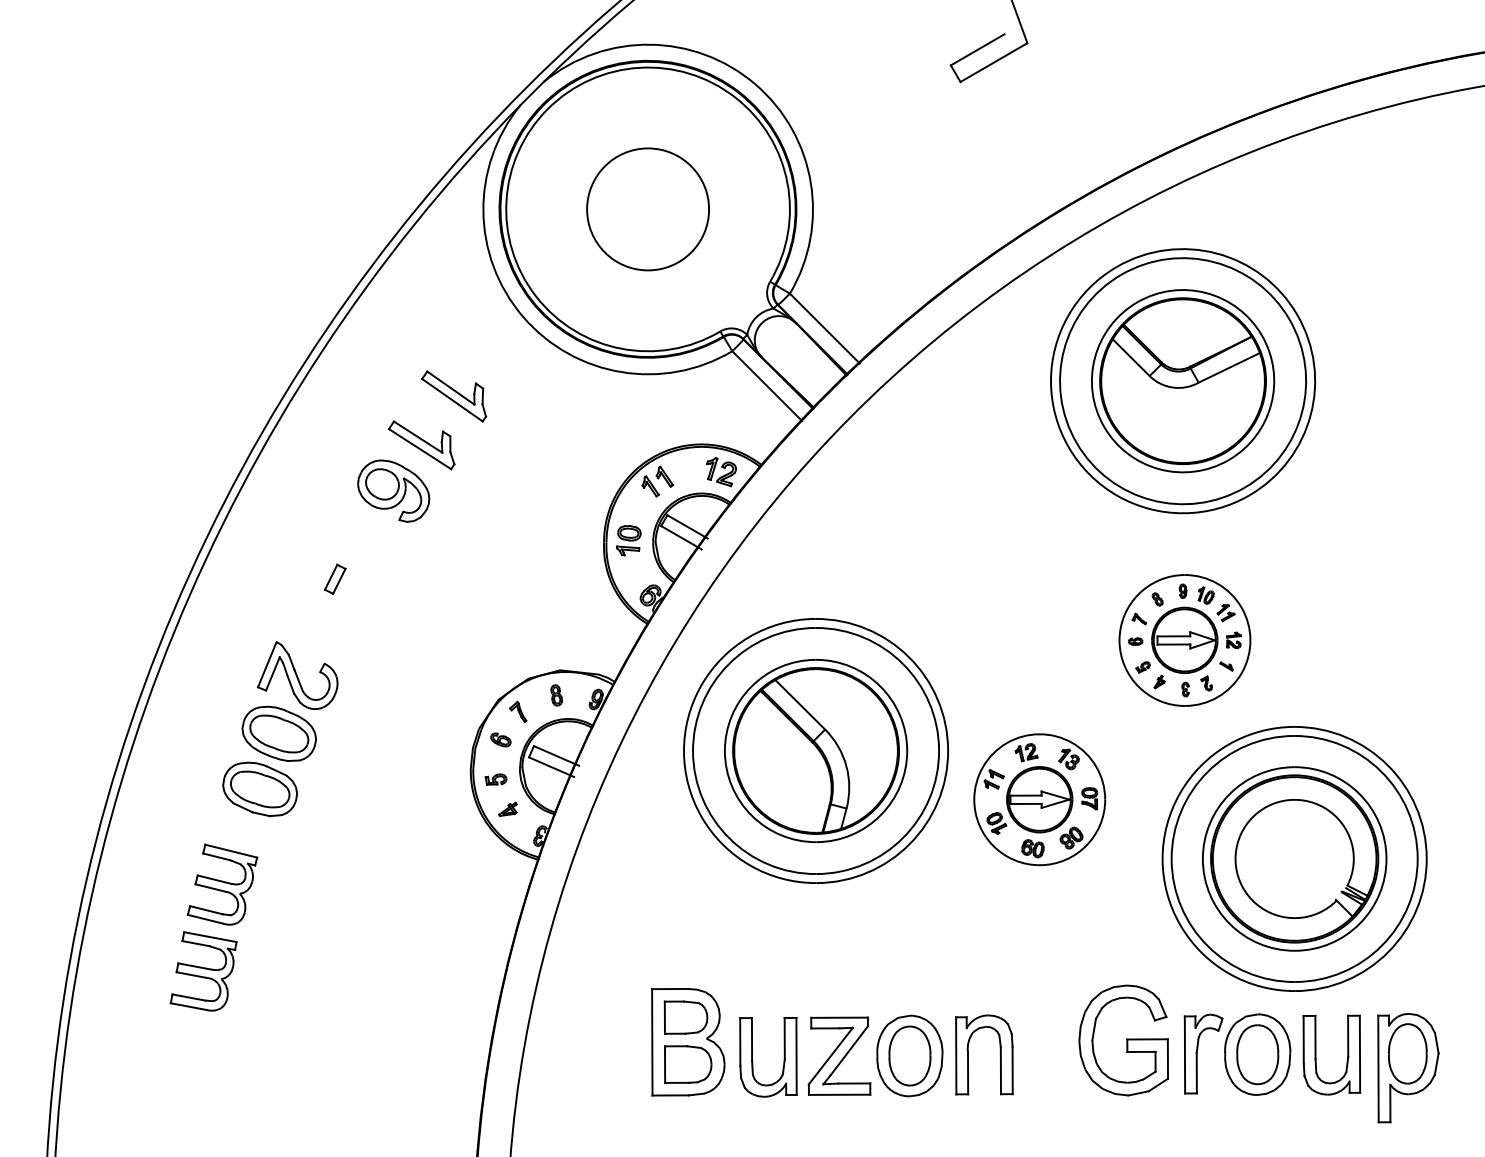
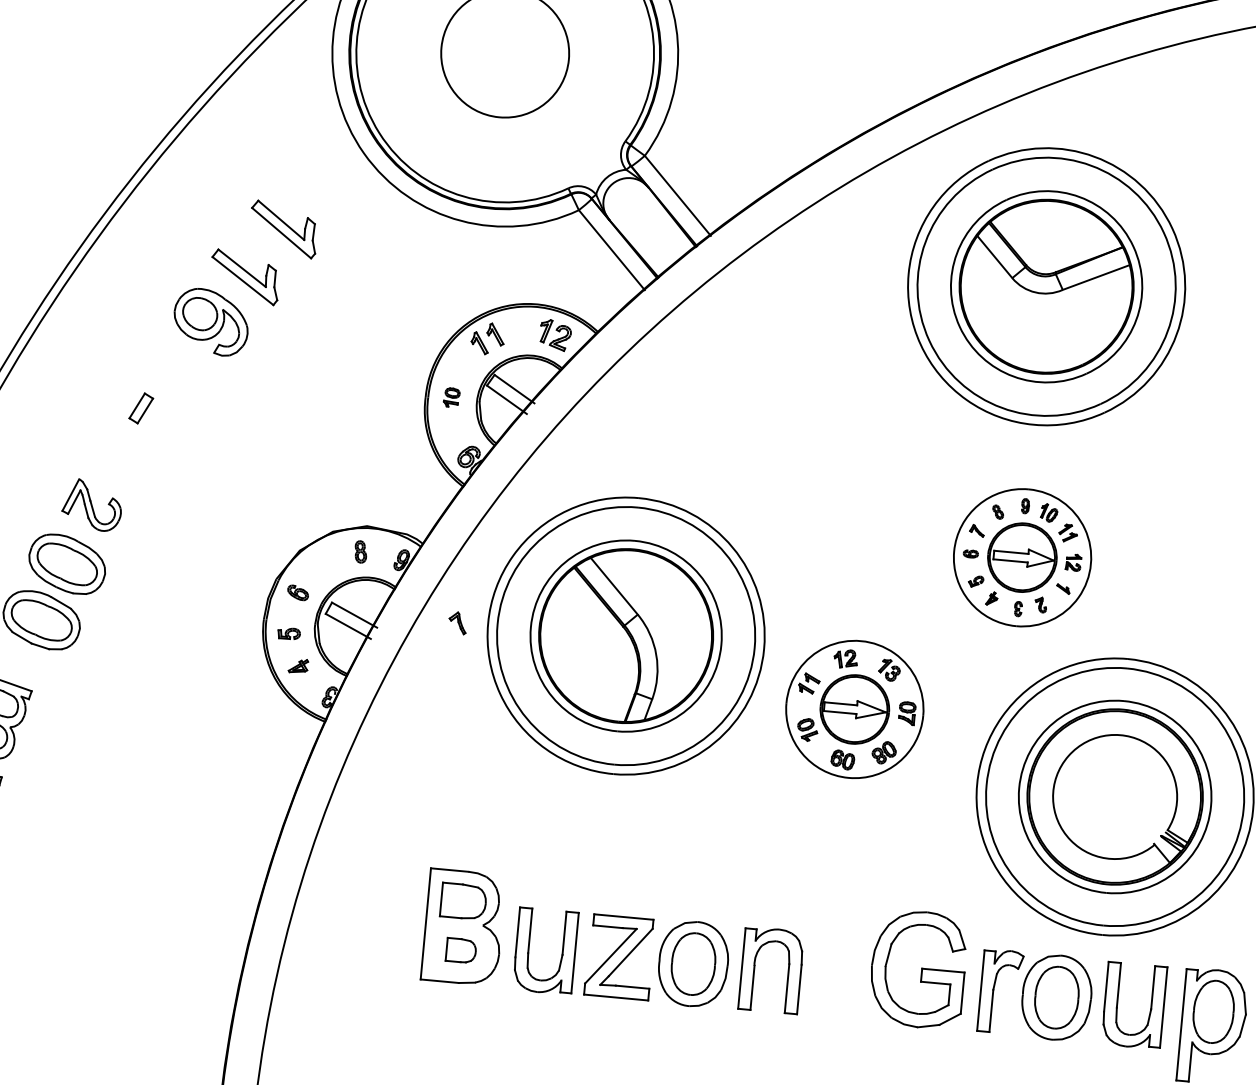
part: (628, 540) -> (451, 397), size x0.6
part: (297, 675) -> (92, 505), size x0.7
part: (518, 711) -> (458, 622), moved
part: (688, 1064) -> (461, 950), size x0.6

